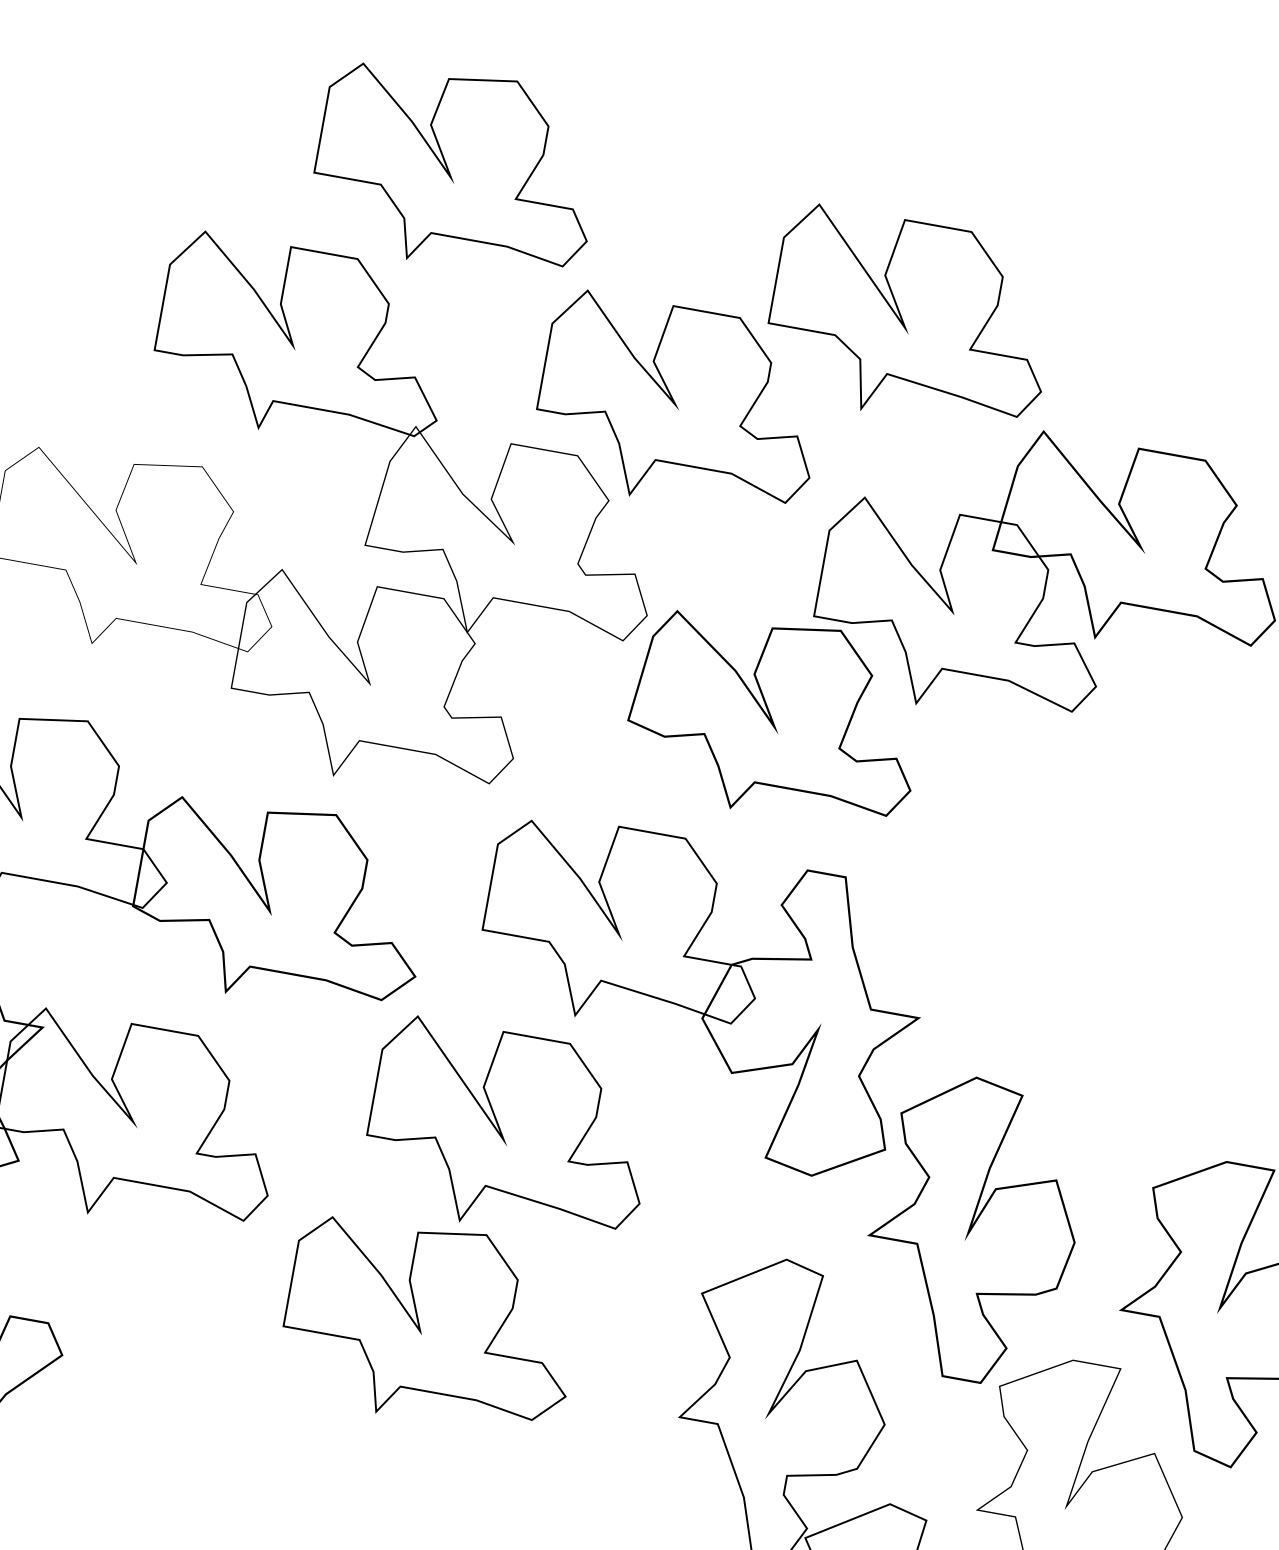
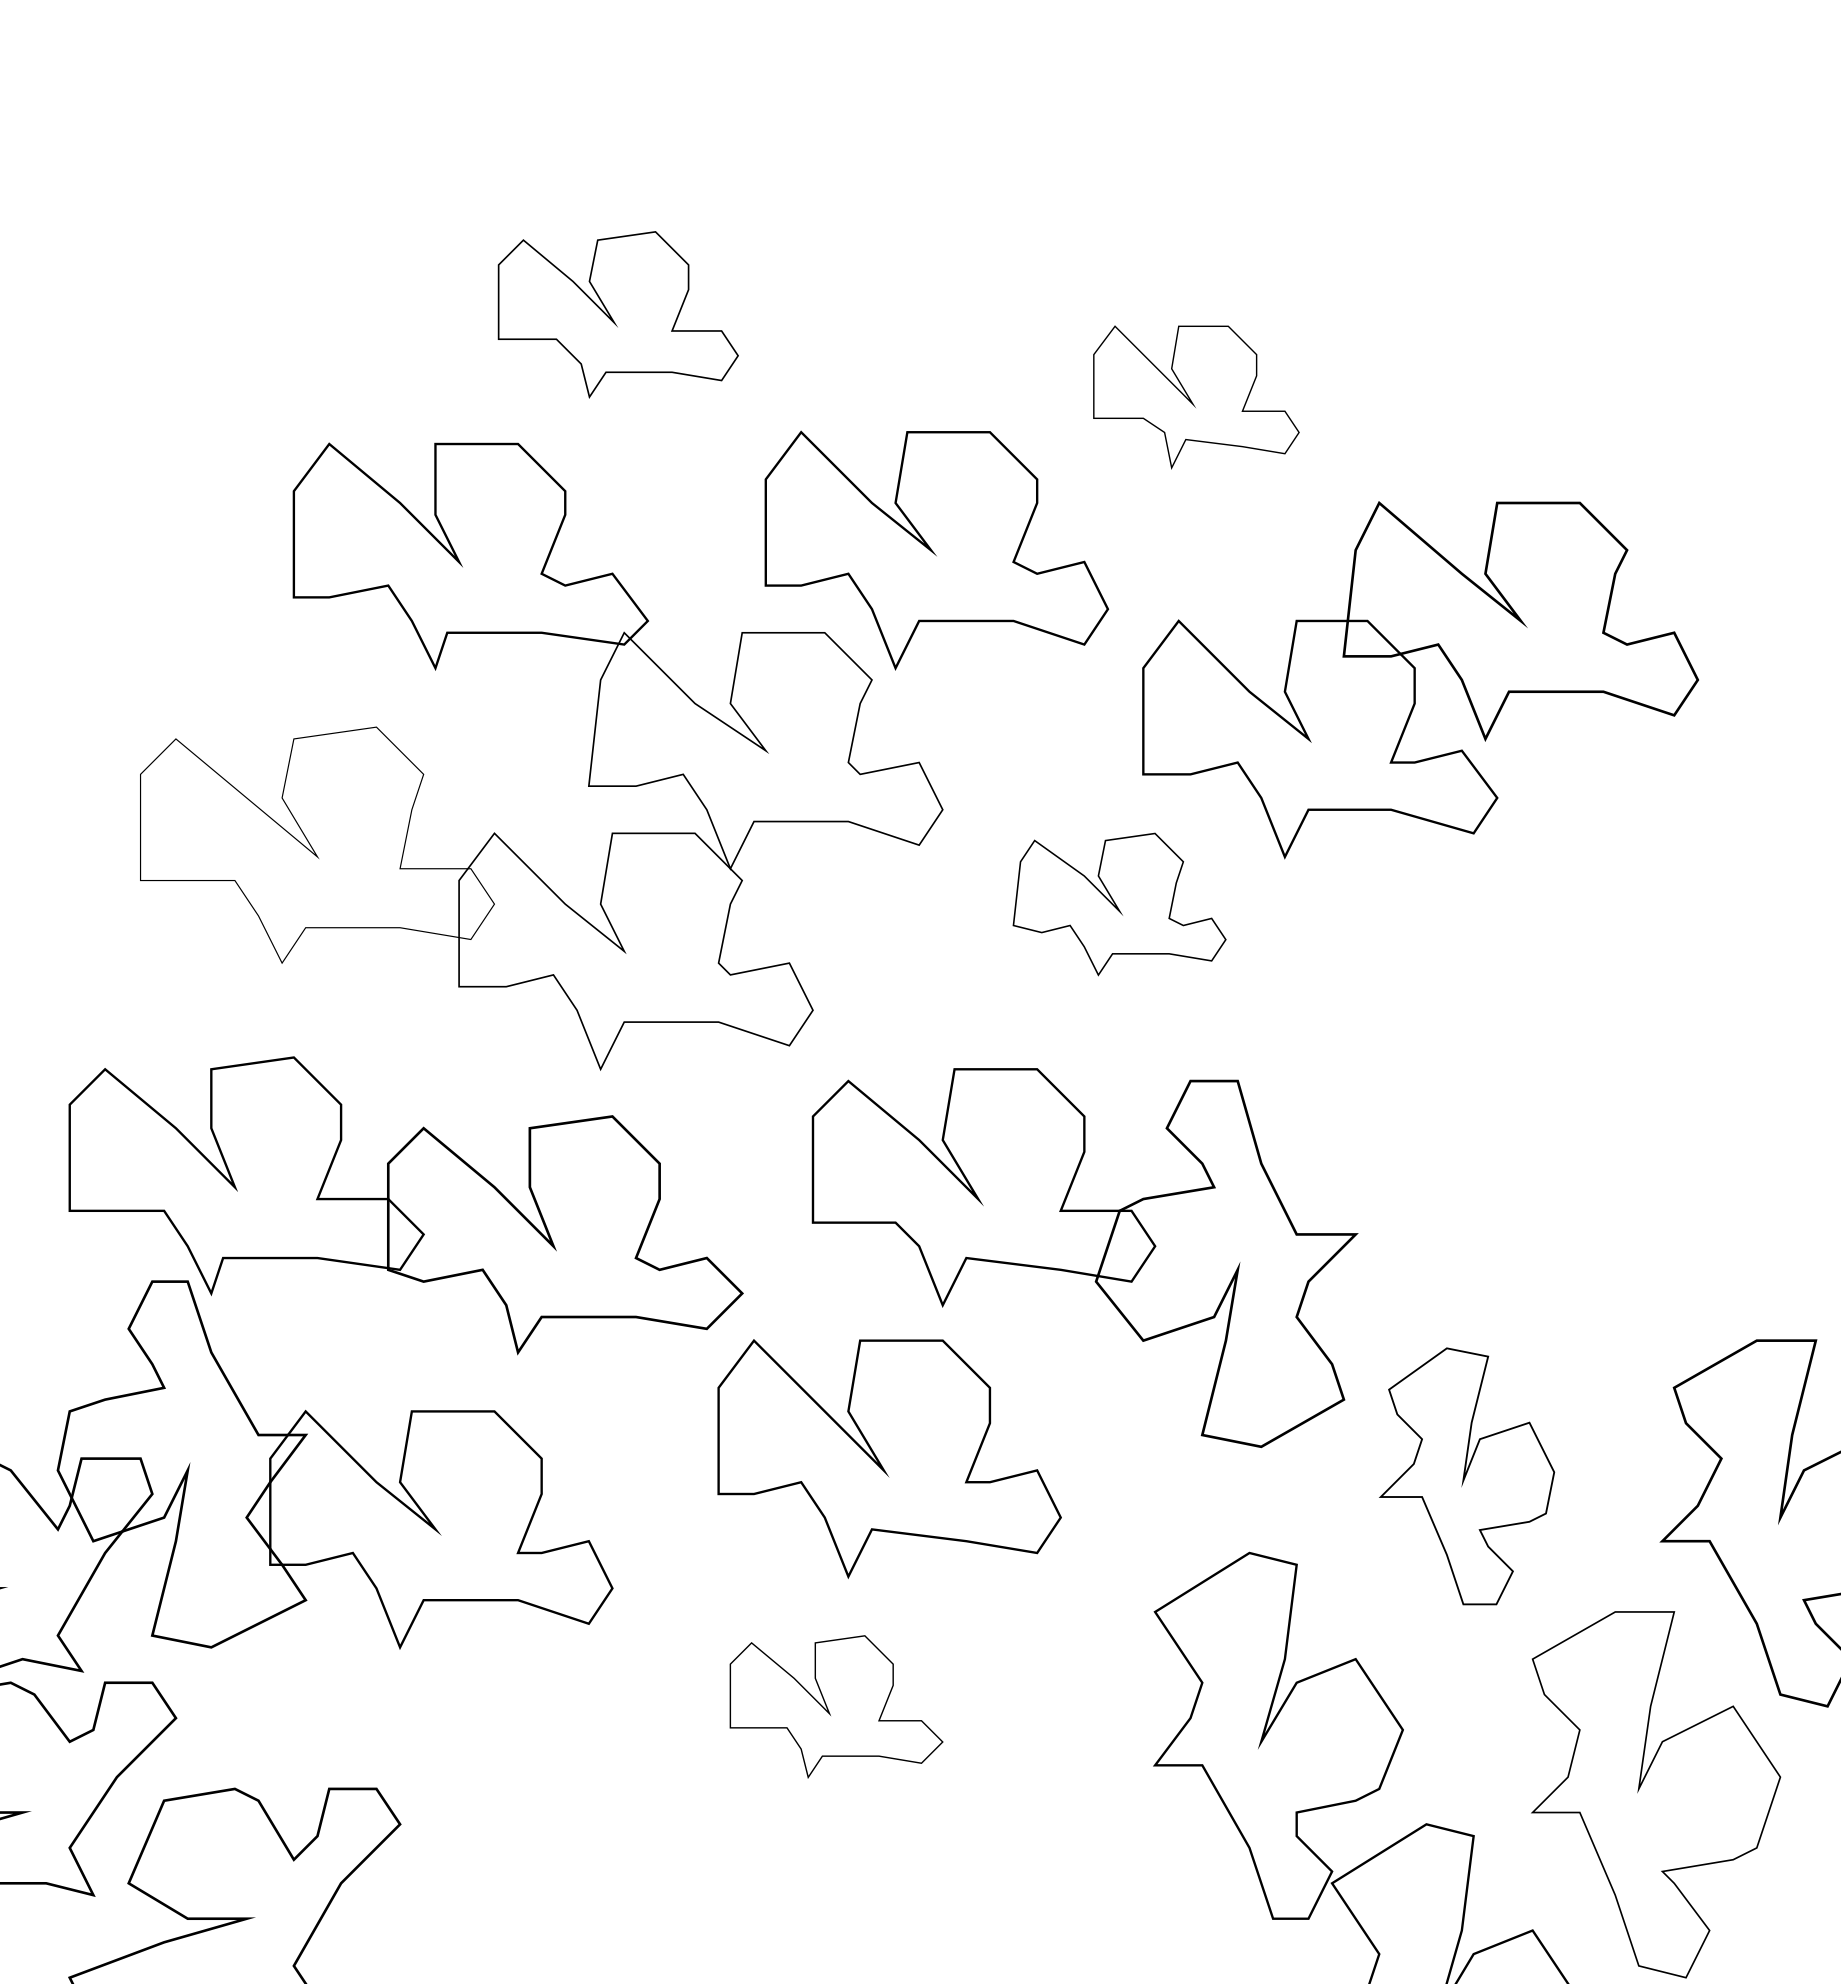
part: (457, 169) -> (618, 314), size x0.7
part: (911, 320) -> (1196, 397), size x0.6
part: (775, 717) -> (1119, 904), size x0.6
part: (972, 1229) -> (1466, 1476), size x0.7
part: (431, 1323) -> (836, 1706), size x0.6

